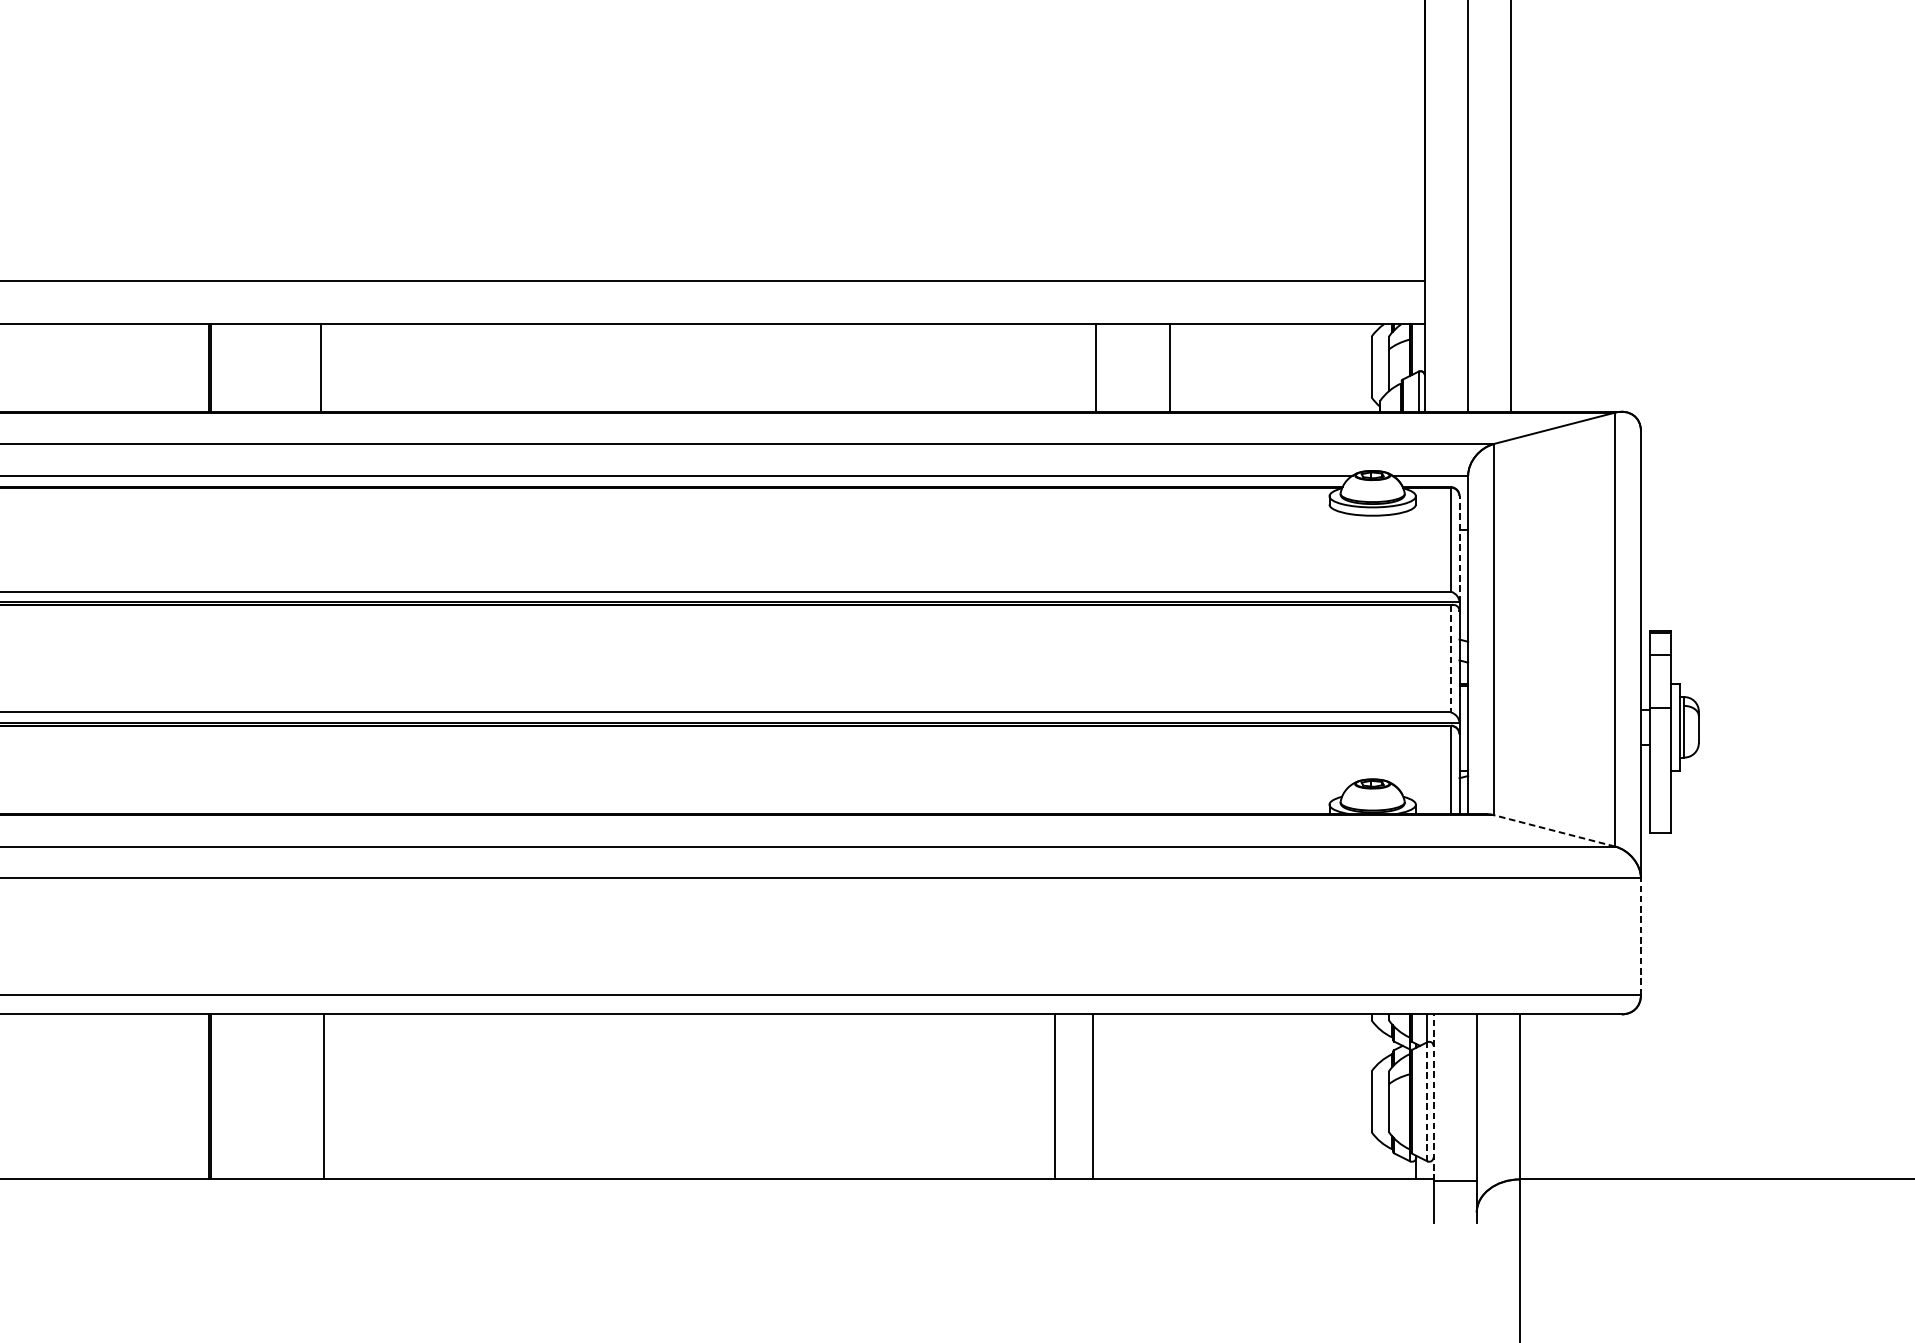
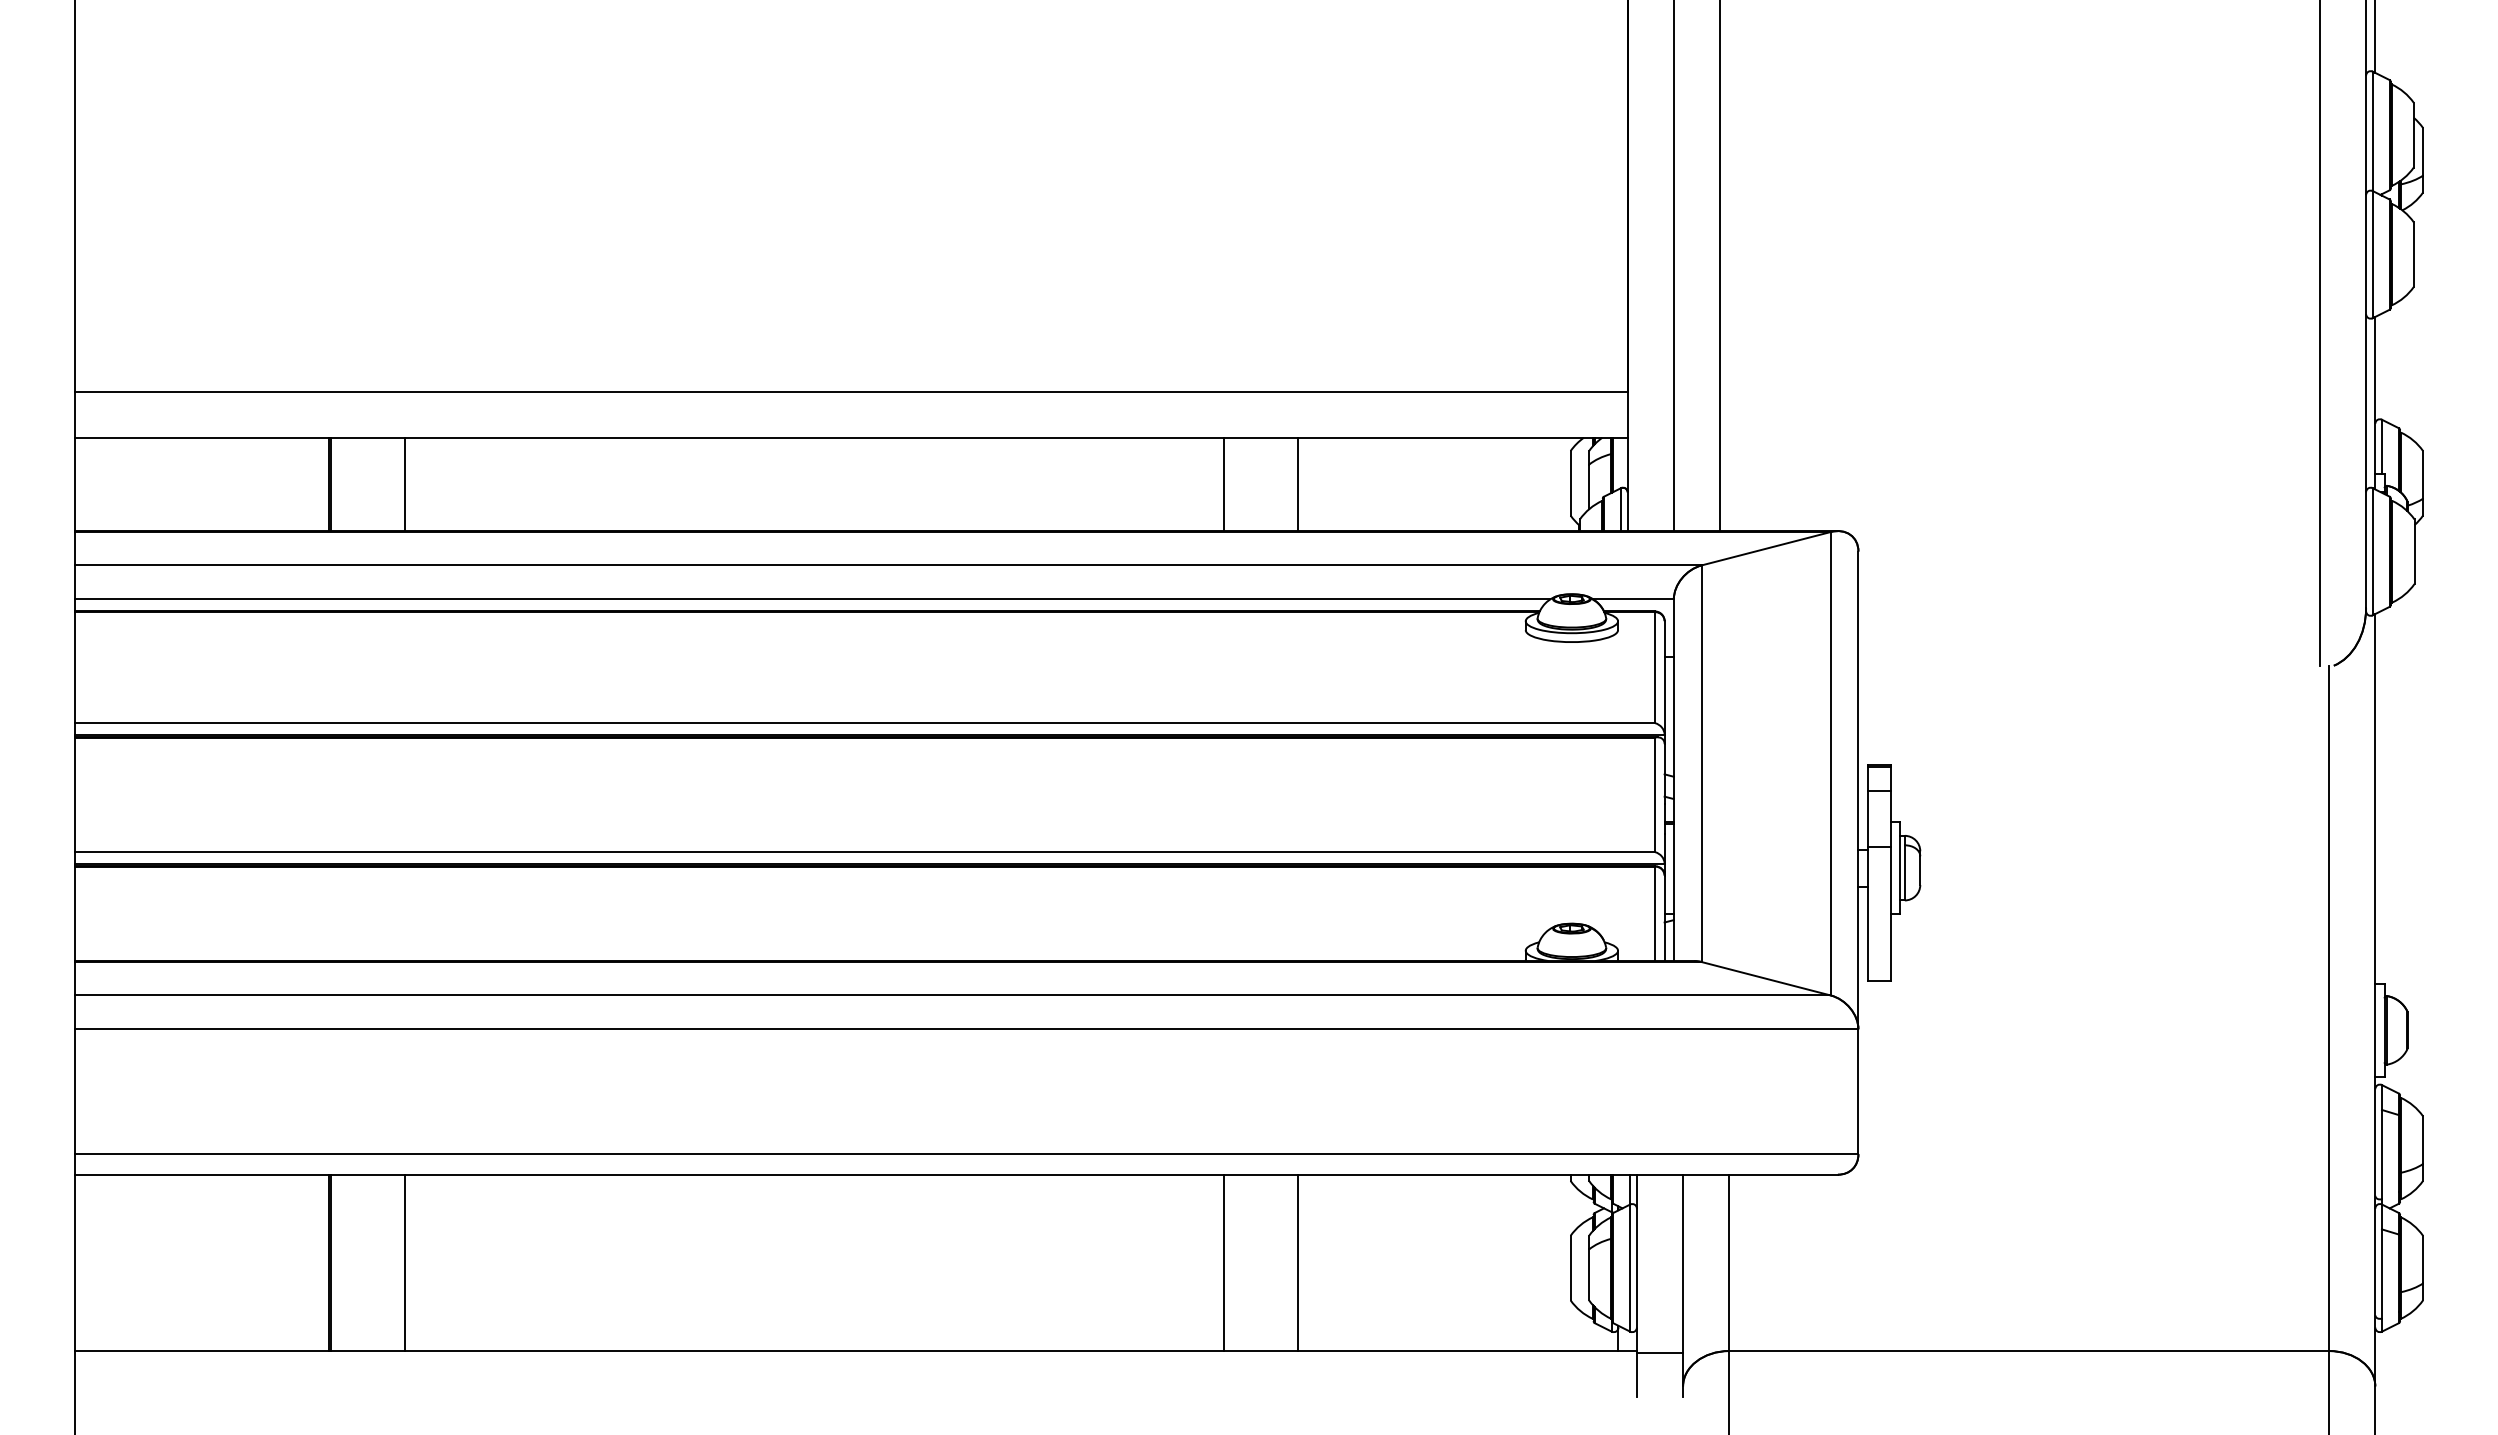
line: (320, 368) -> (404, 484), moved
line: (1095, 368) -> (1223, 484), moved
line: (1170, 368) -> (1297, 484), moved
line: (1459, 548) -> (1664, 677), dashed -> solid
line: (1450, 659) -> (1655, 795), dashed -> solid
line: (1554, 830) -> (1766, 978), dashed -> solid
line: (1641, 936) -> (1858, 1091), dashed -> solid
line: (323, 1096) -> (404, 1262), moved
line: (1054, 1096) -> (1297, 1262), moved
line: (1092, 1096) -> (1223, 1262), moved
line: (1433, 1097) -> (1636, 1263), dashed -> solid
line: (1427, 1102) -> (1630, 1268), dashed -> solid

